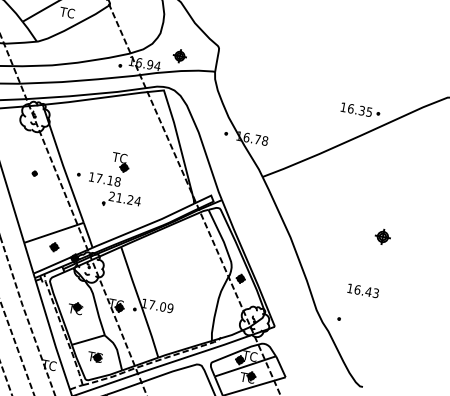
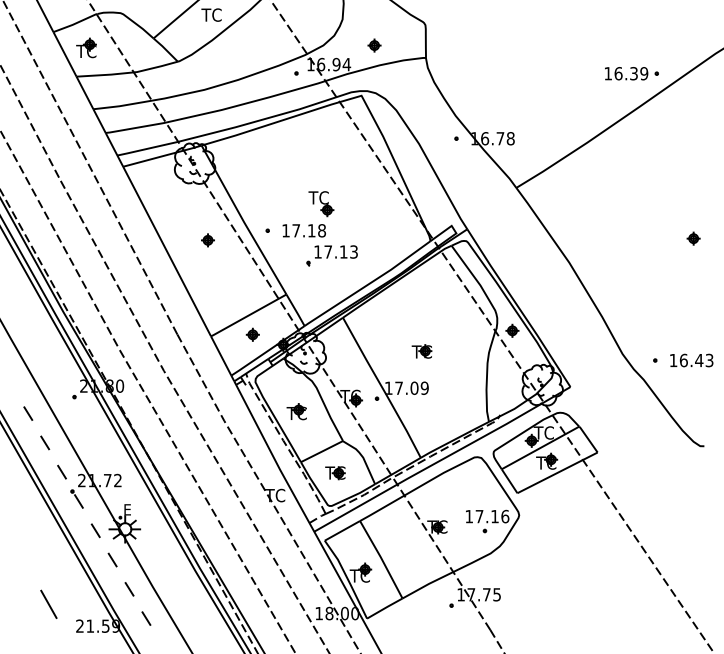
part: (179, 56) -> (374, 45), size x0.71
text: (369, 112) -> (644, 73), 16.35 -> 16.39
part: (34, 173) -> (207, 240), size x1.67
text: (125, 198) -> (336, 251), 21.24 -> 17.13
part: (382, 236) -> (693, 238), size x0.62
part: (172, 281) -> (421, 351), added
text: (363, 290) -> (691, 360), moved

